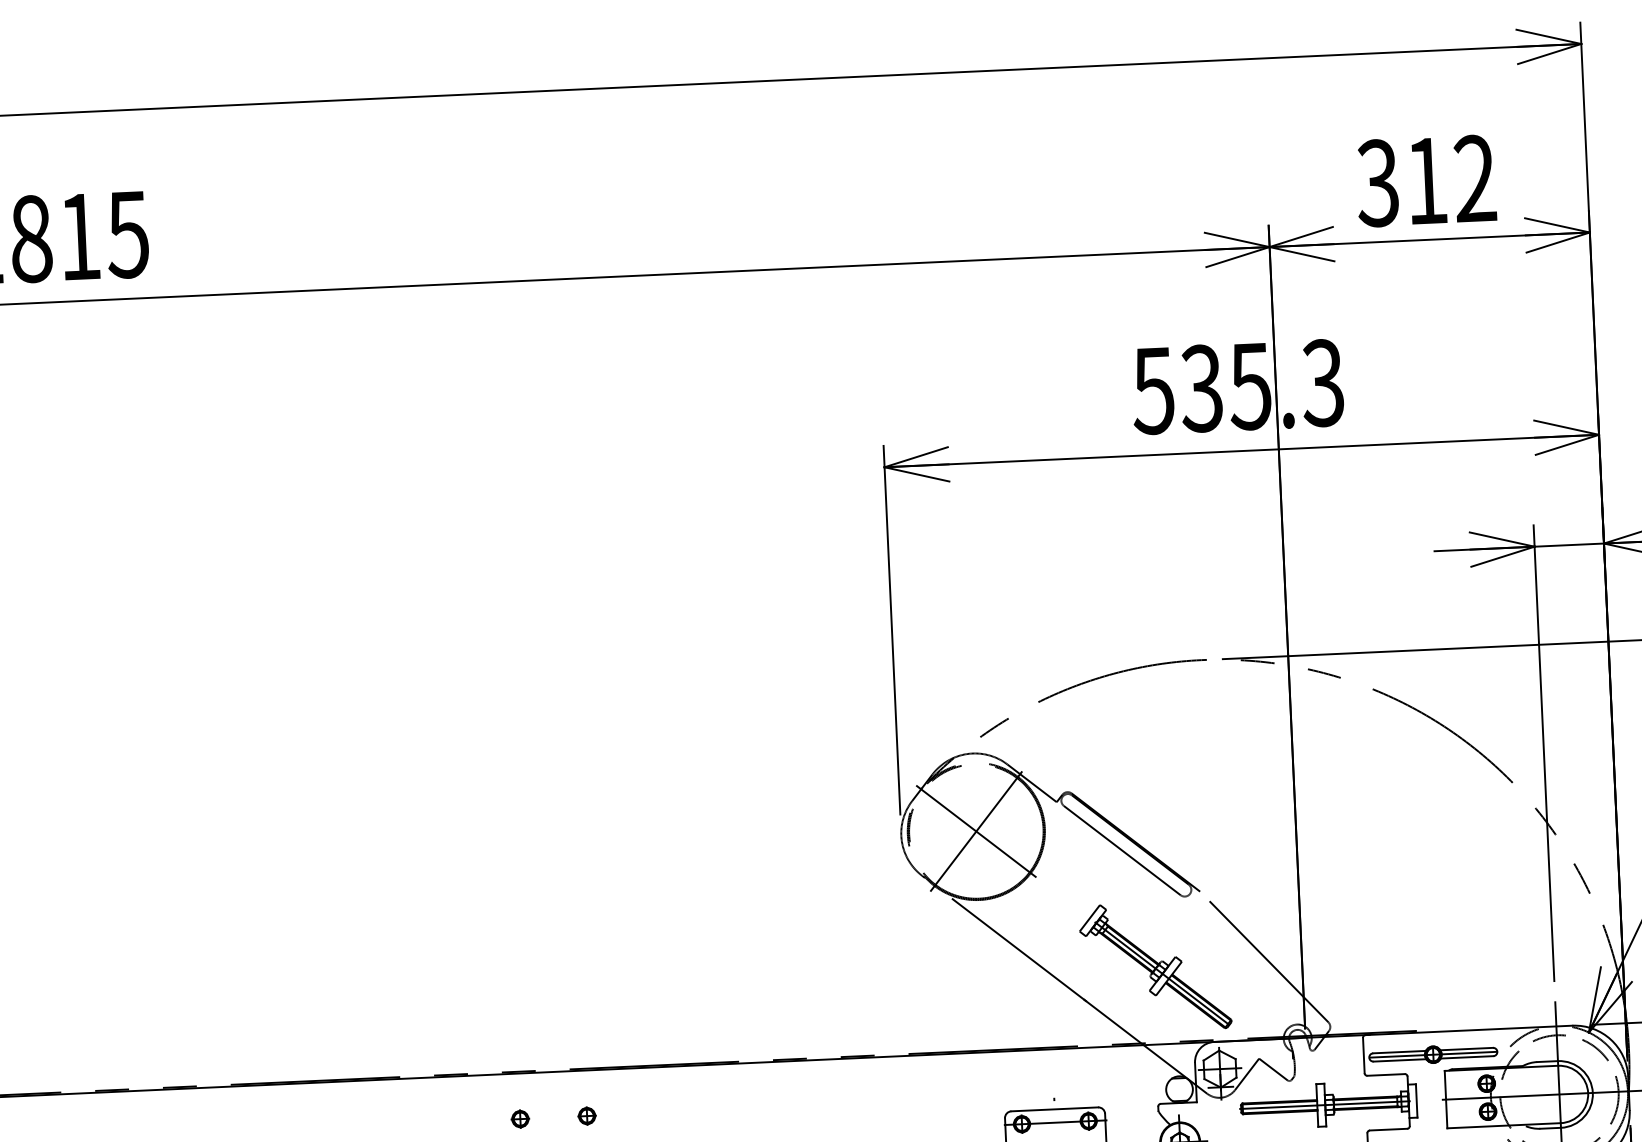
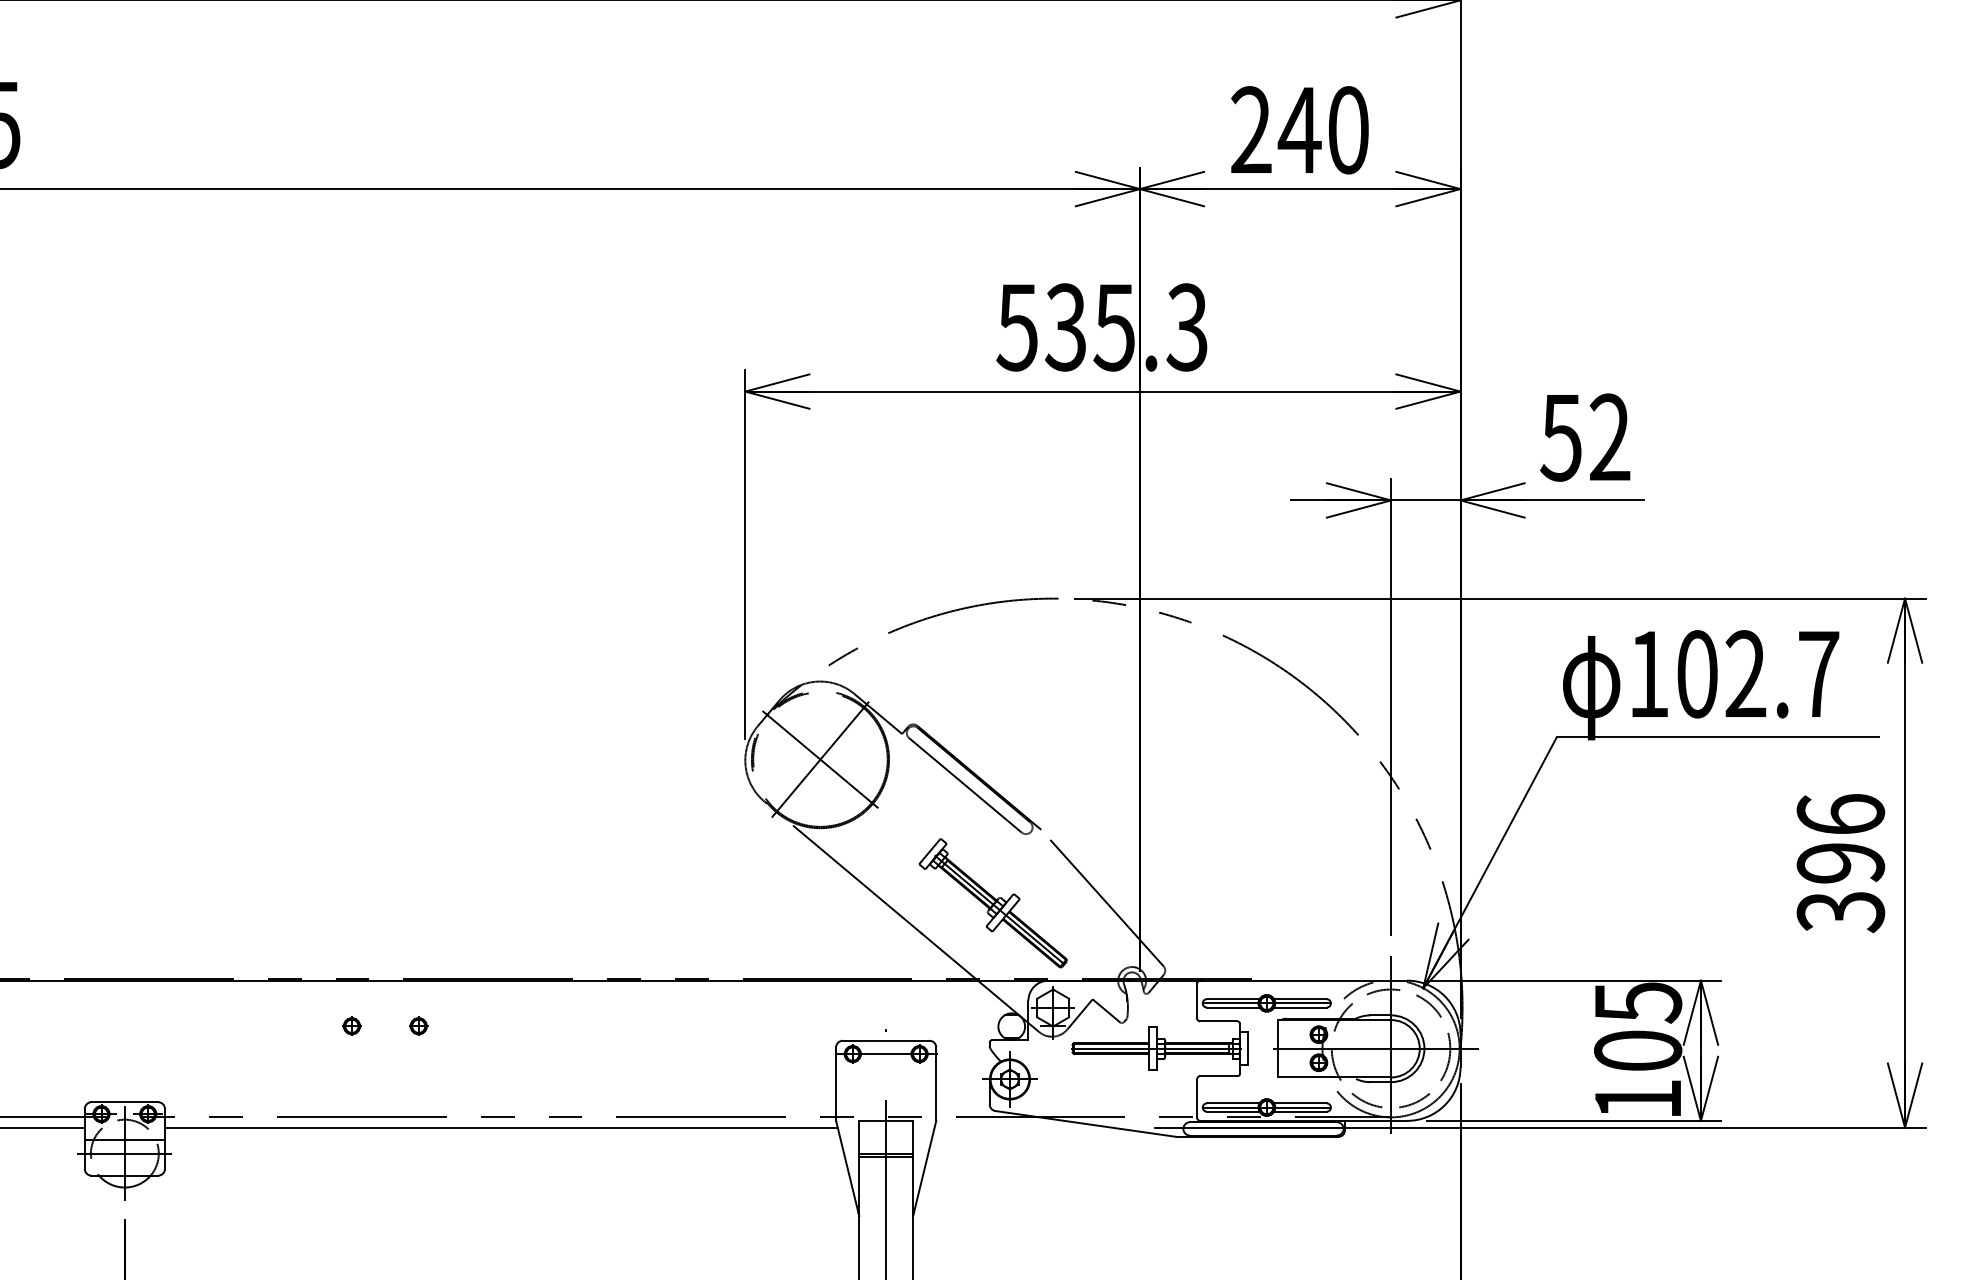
text: (1426, 181) -> (1299, 130), 312 -> 240

